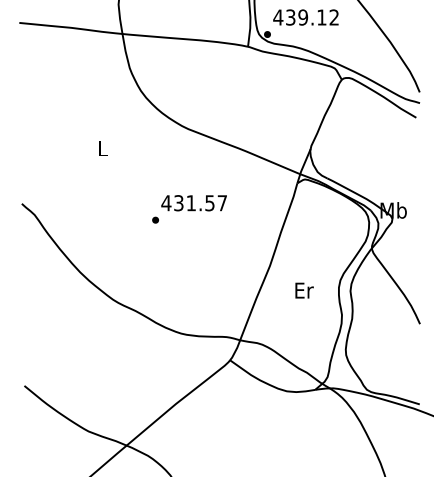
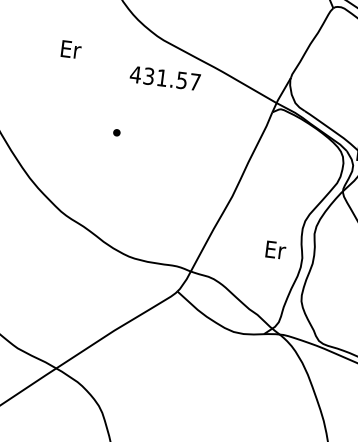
text: (103, 148) -> (70, 49), L -> Er
text: (193, 203) -> (164, 78), moved
text: (304, 290) -> (275, 250), moved

